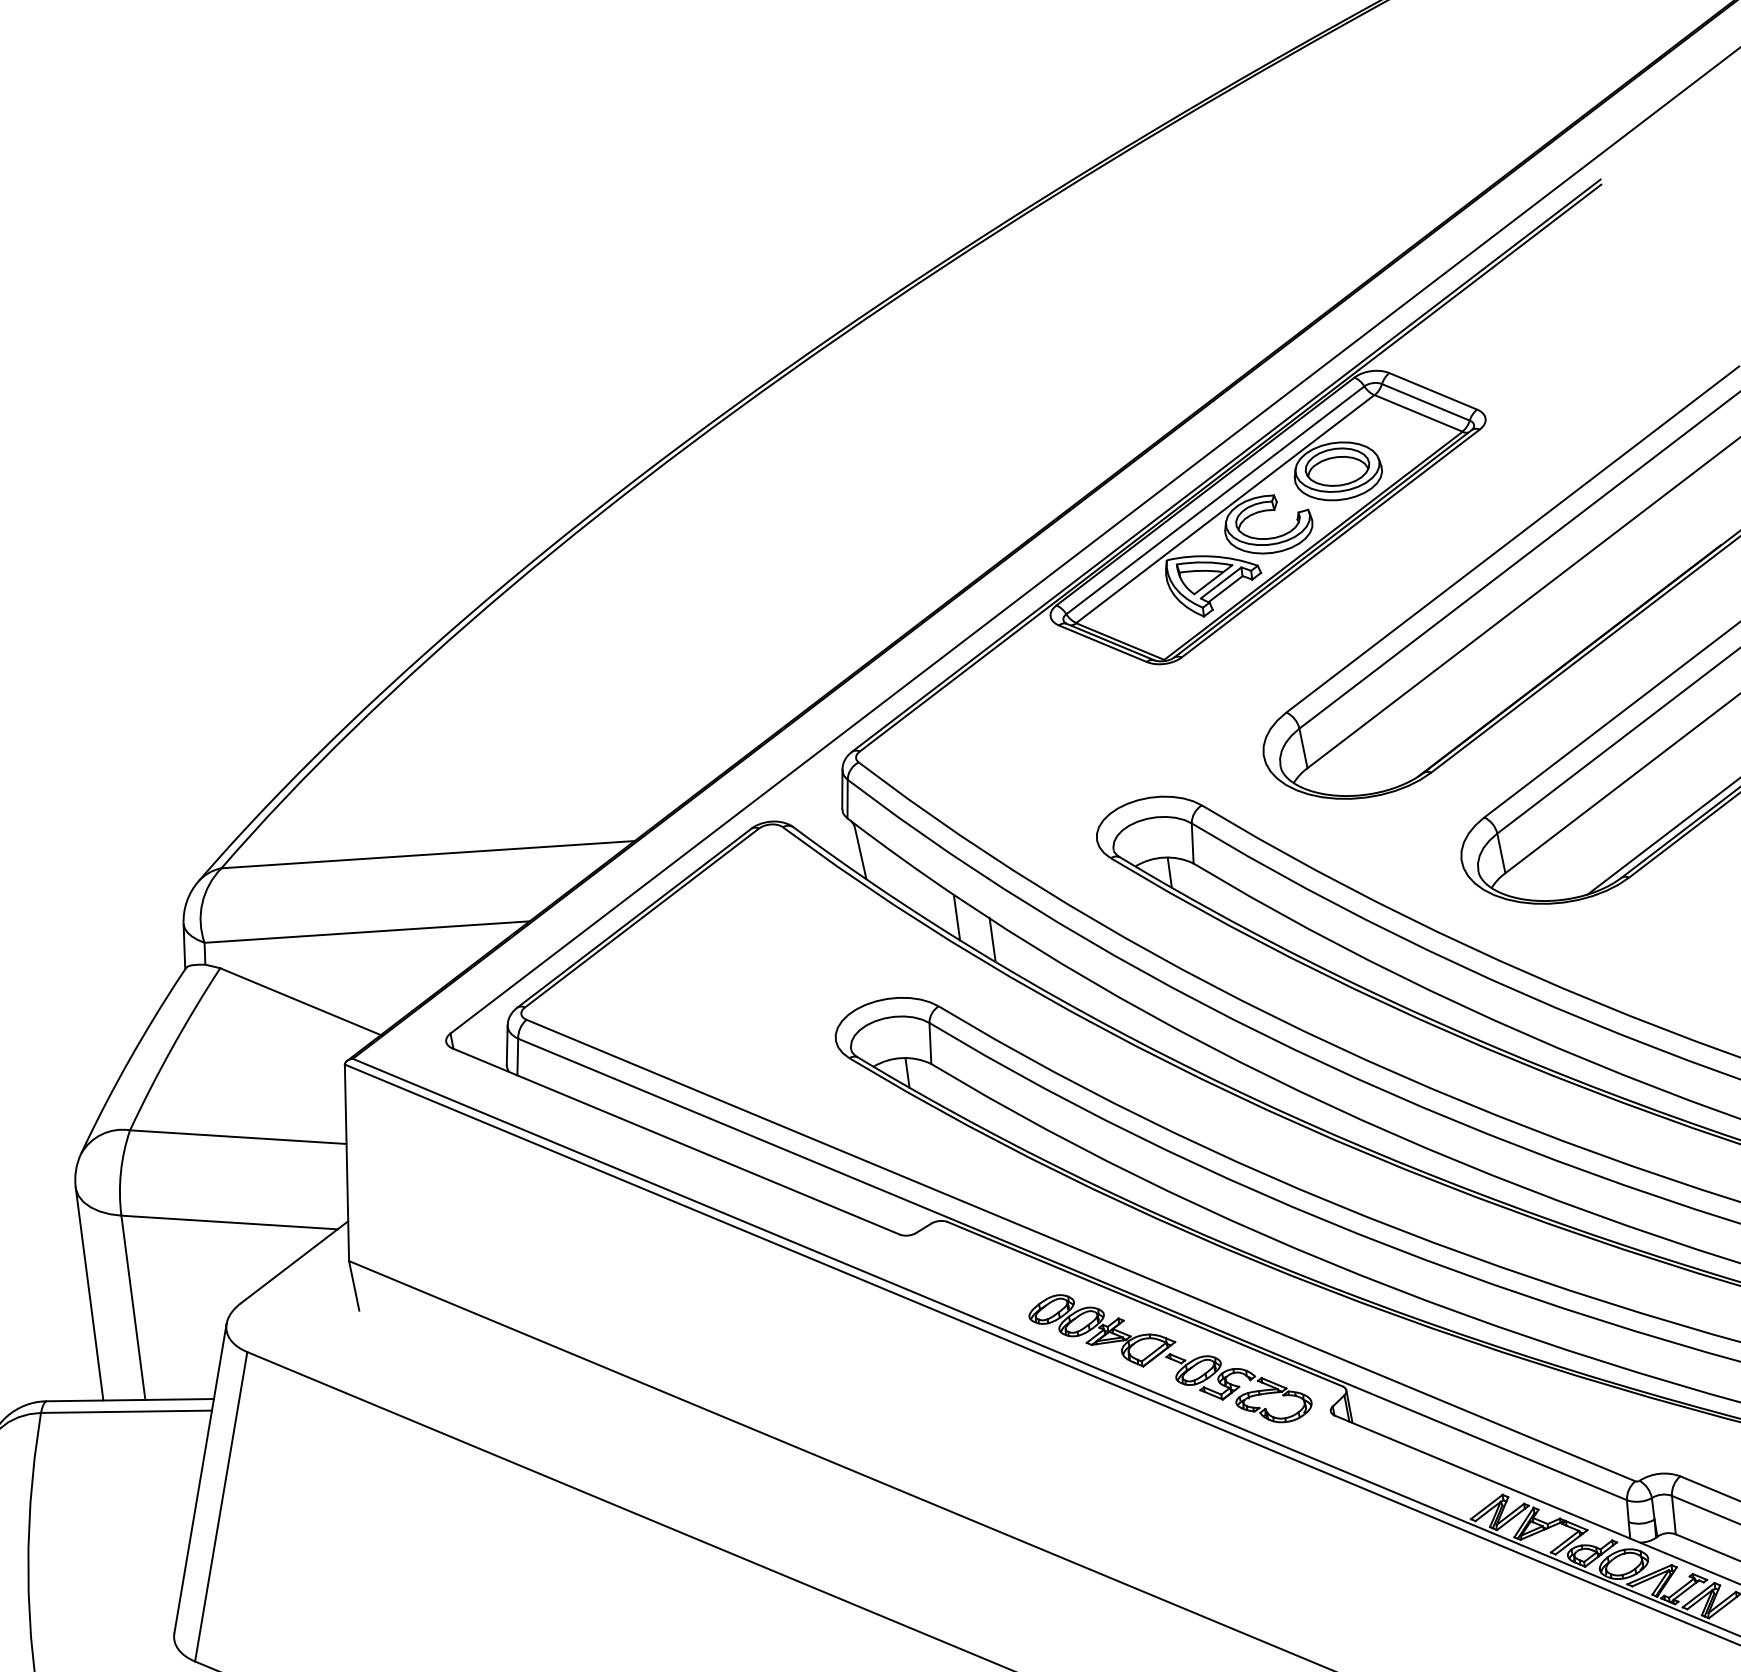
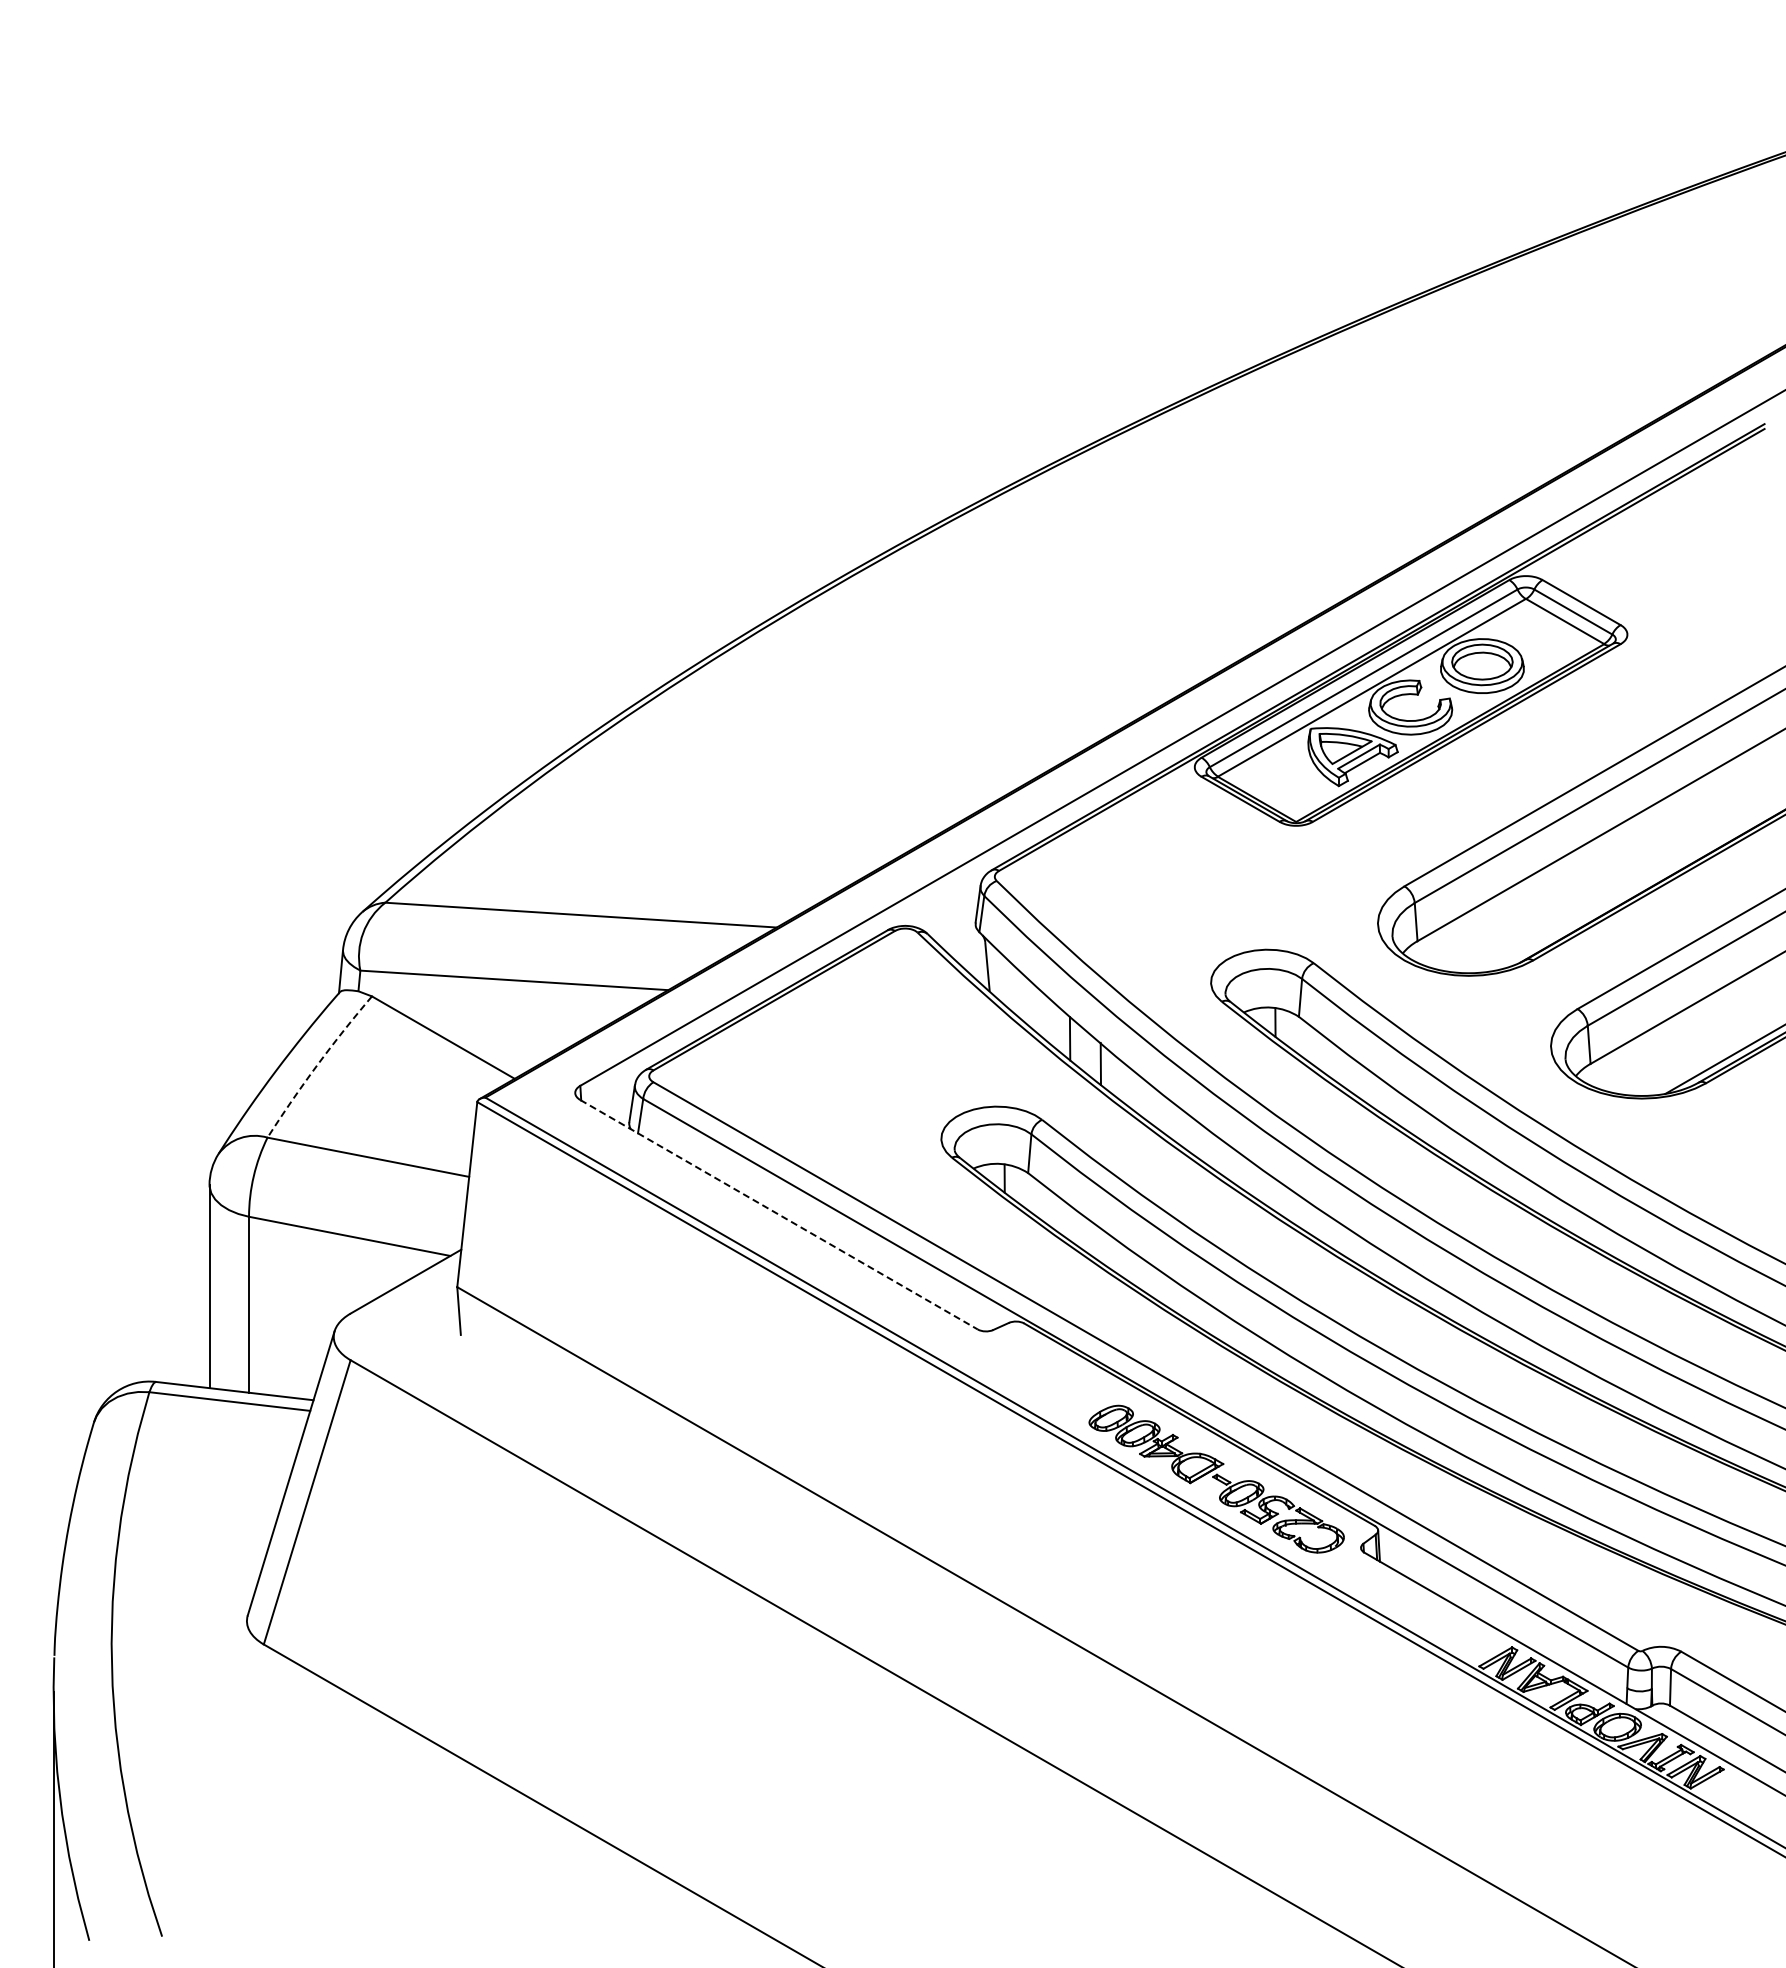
arc: (172, 1047) -> (317, 1065), solid -> dashed
line: (676, 1142) -> (779, 1215), solid -> dashed

